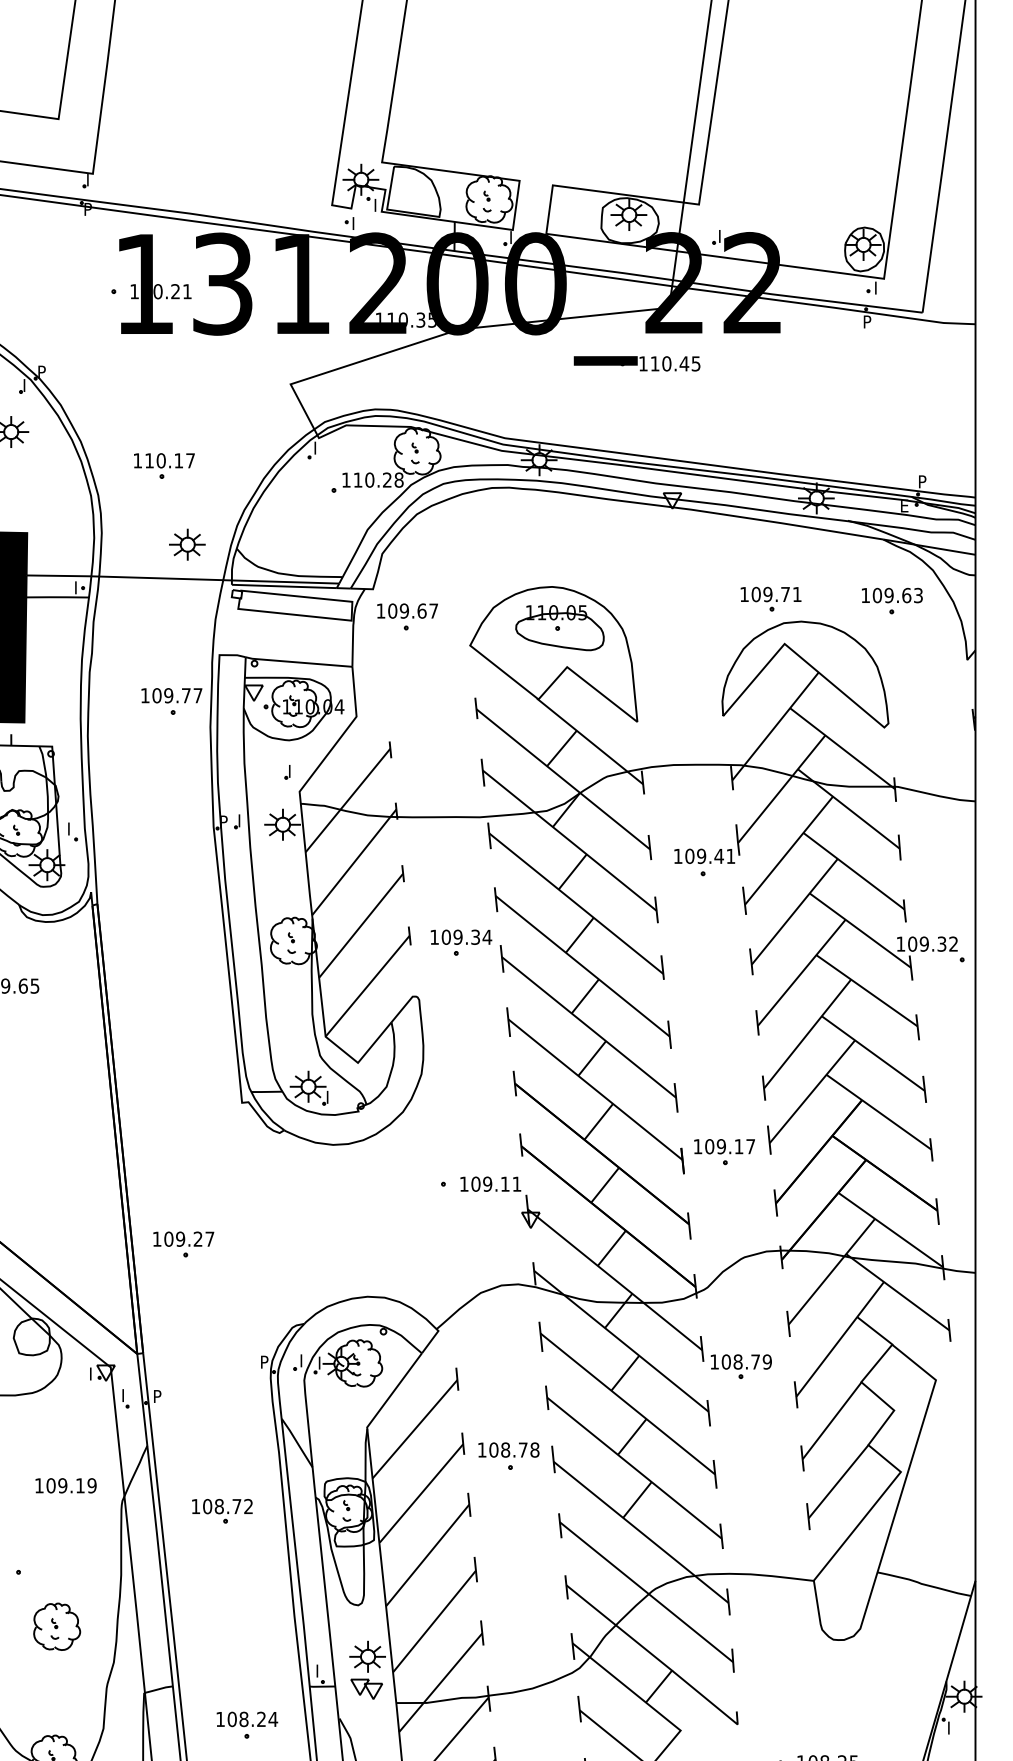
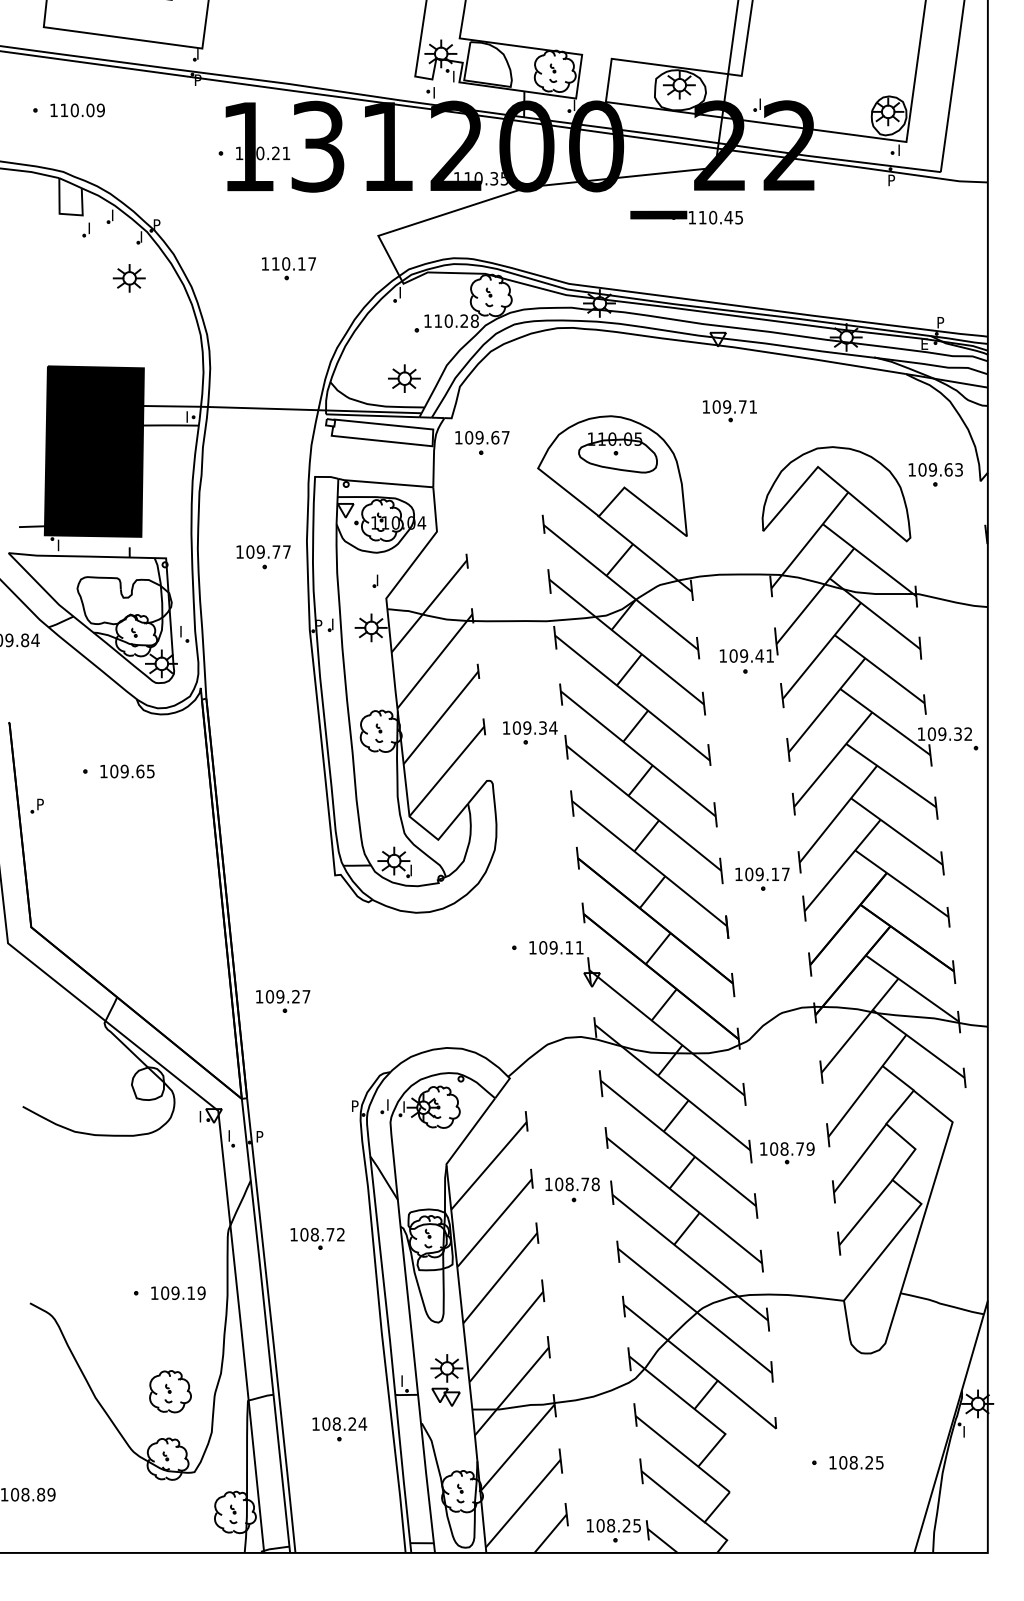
part: (163, 465) -> (288, 268), moved
part: (187, 544) -> (404, 378), moved
part: (770, 599) -> (729, 411), moved
part: (891, 600) -> (935, 474), moved
part: (171, 701) -> (263, 557), moved
part: (724, 1151) -> (762, 878), moved
part: (741, 1367) -> (787, 1153), moved
text: (66, 1484) -> (178, 1292), moved
part: (57, 1626) -> (170, 1391), moved

